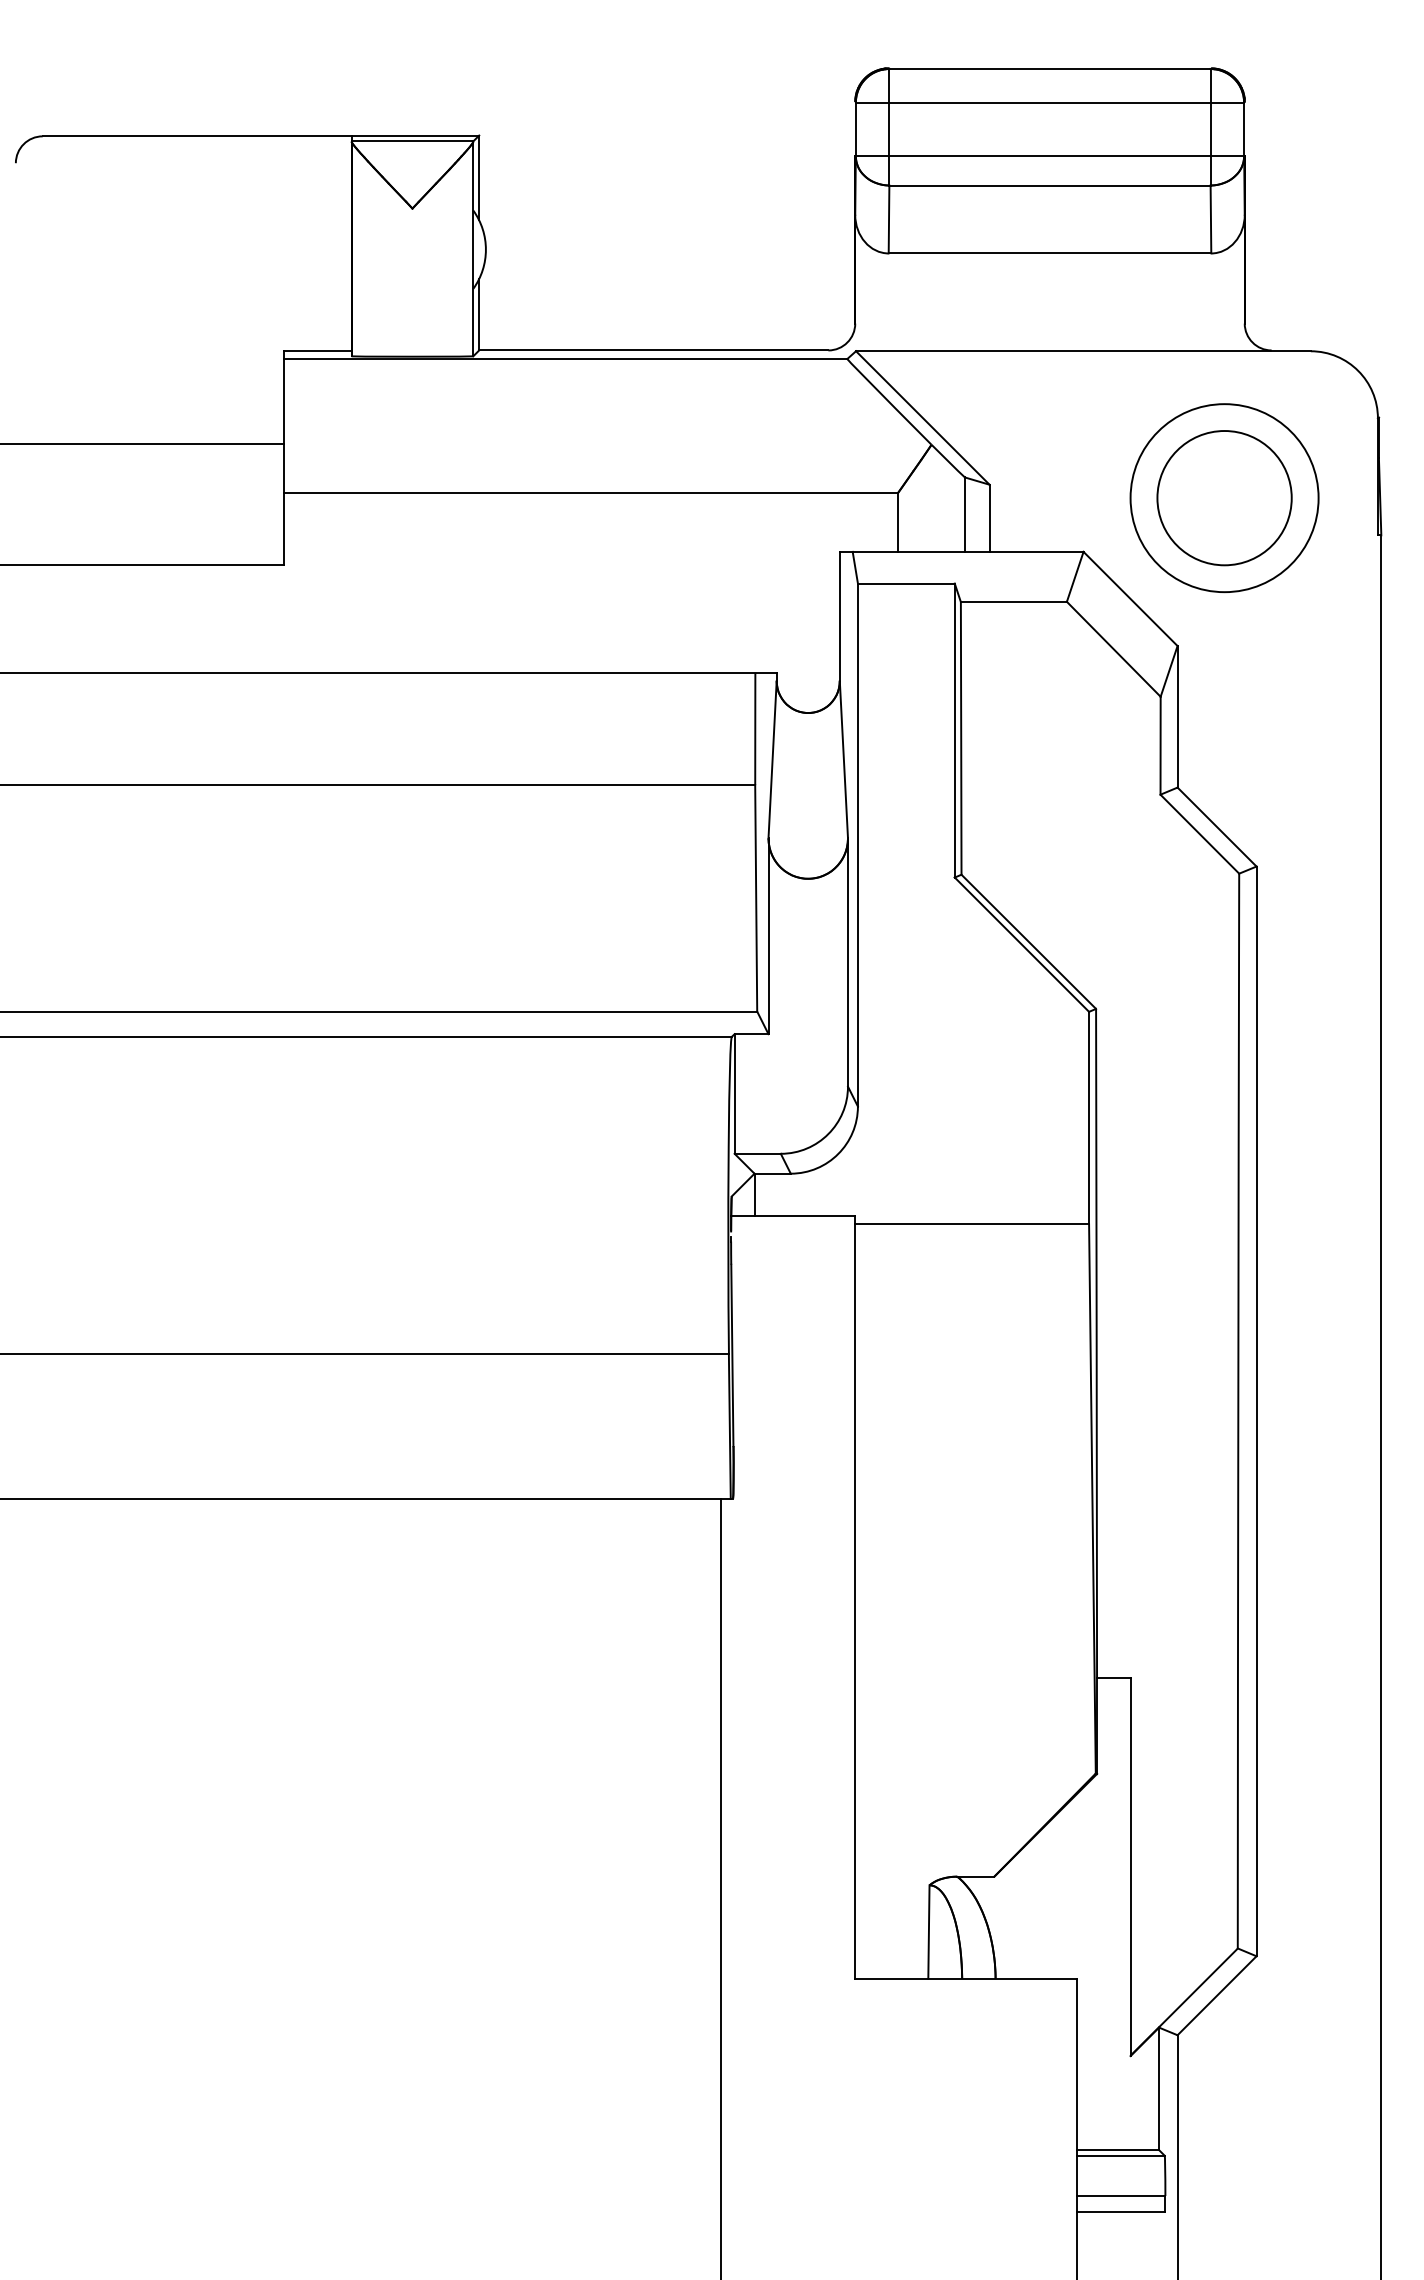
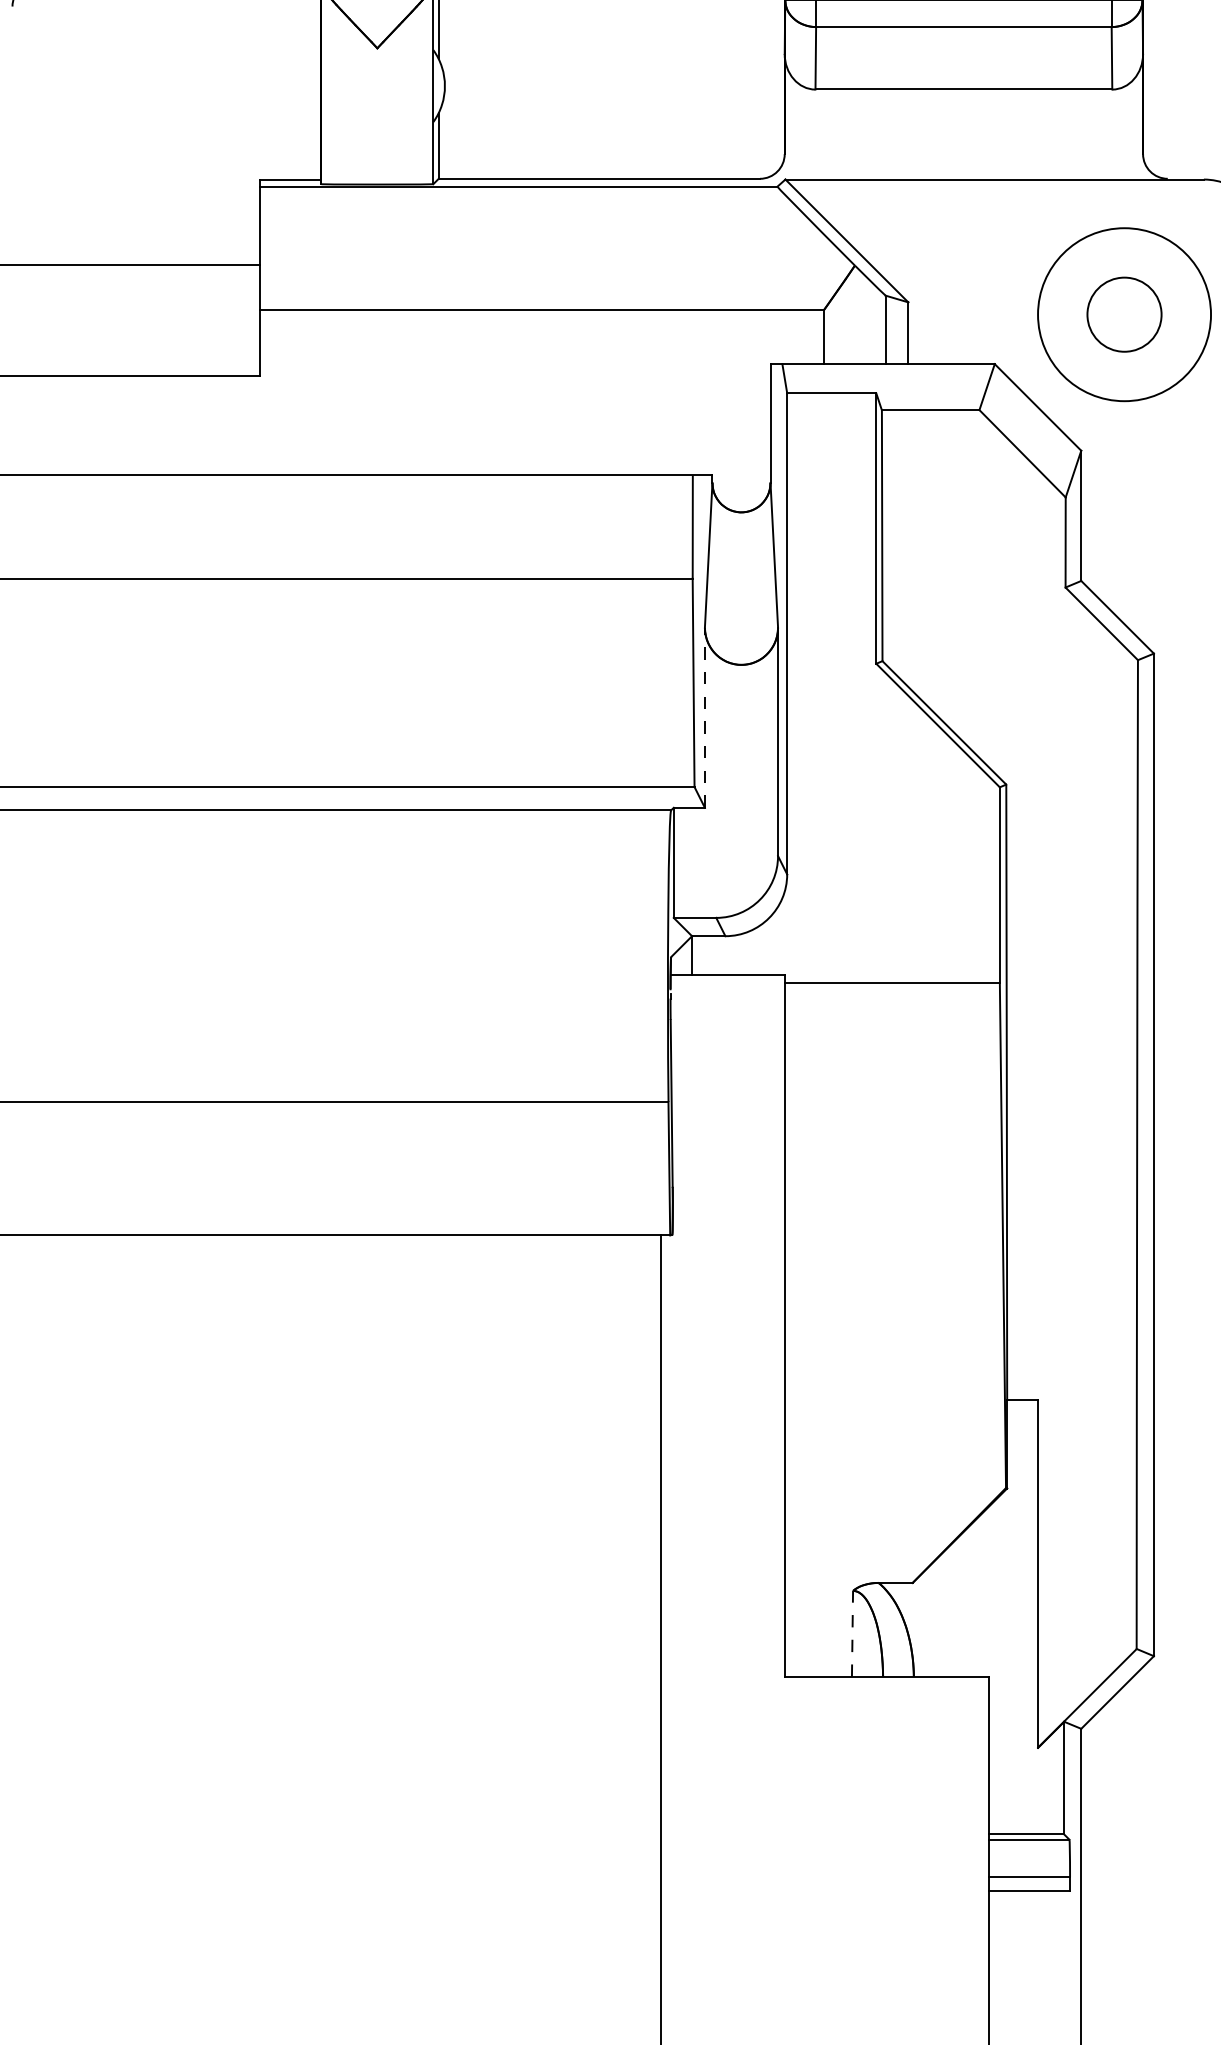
circle: (1224, 498) -> (1124, 315), size x0.6
line: (768, 936) -> (704, 717), solid -> dashed
line: (928, 1932) -> (852, 1634), solid -> dashed

